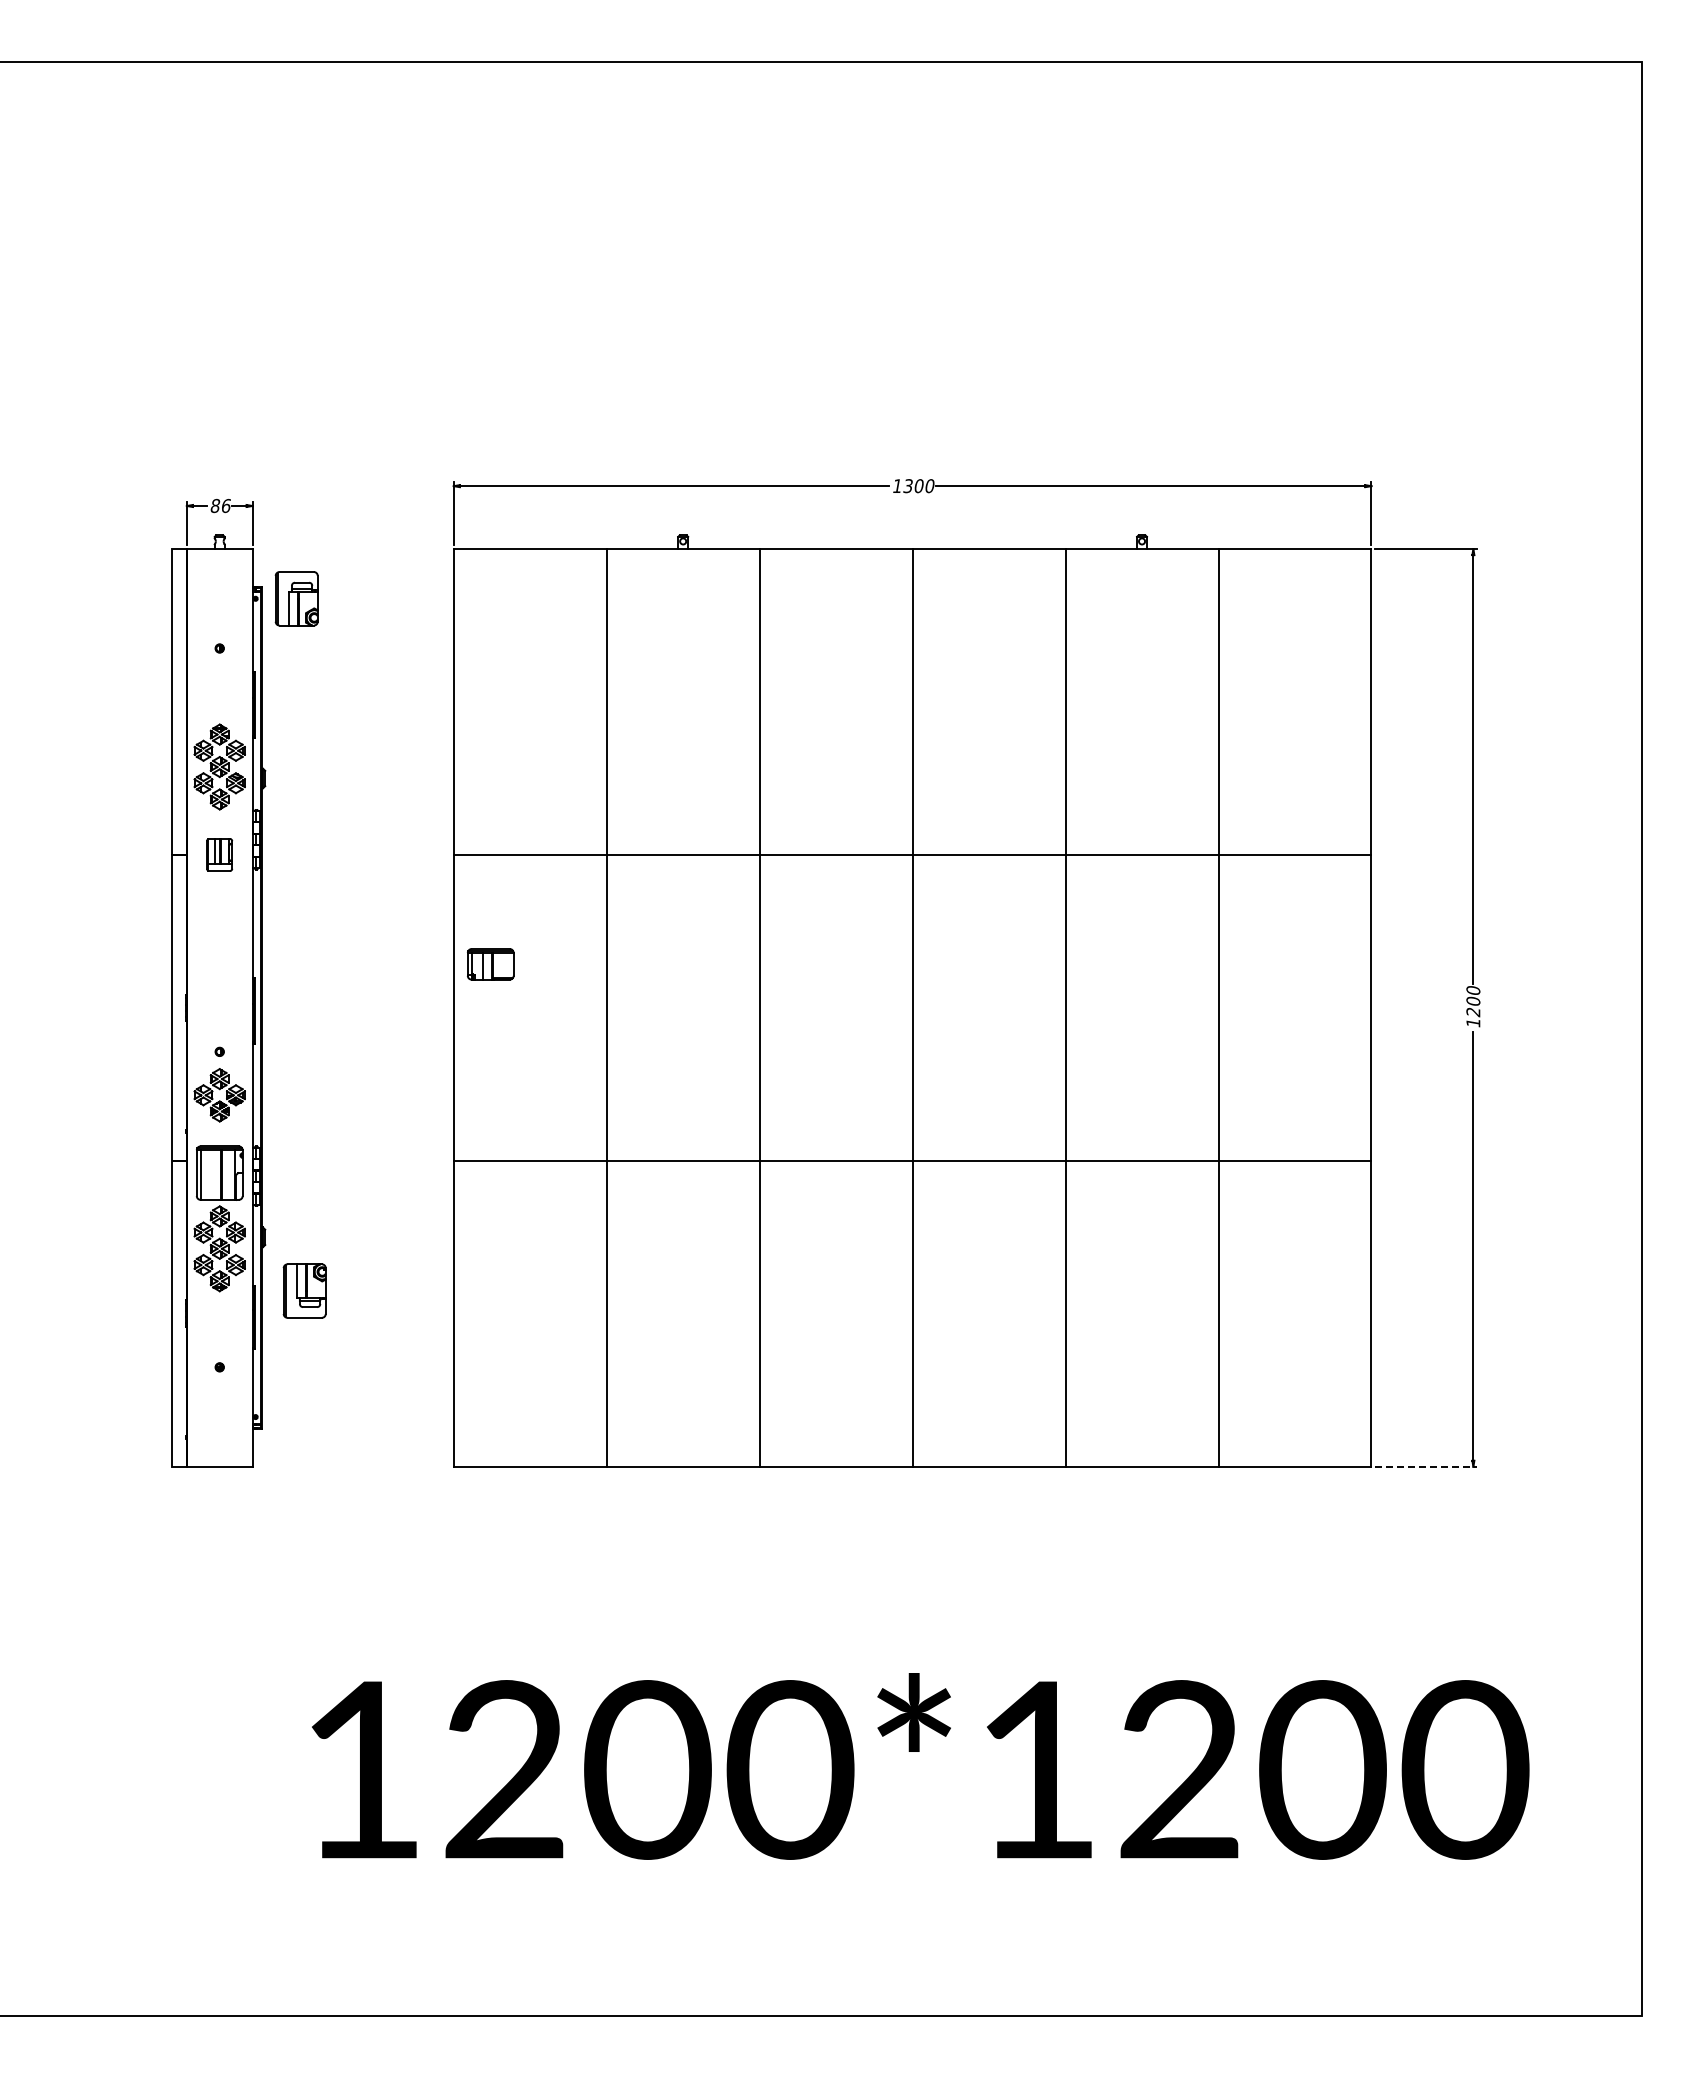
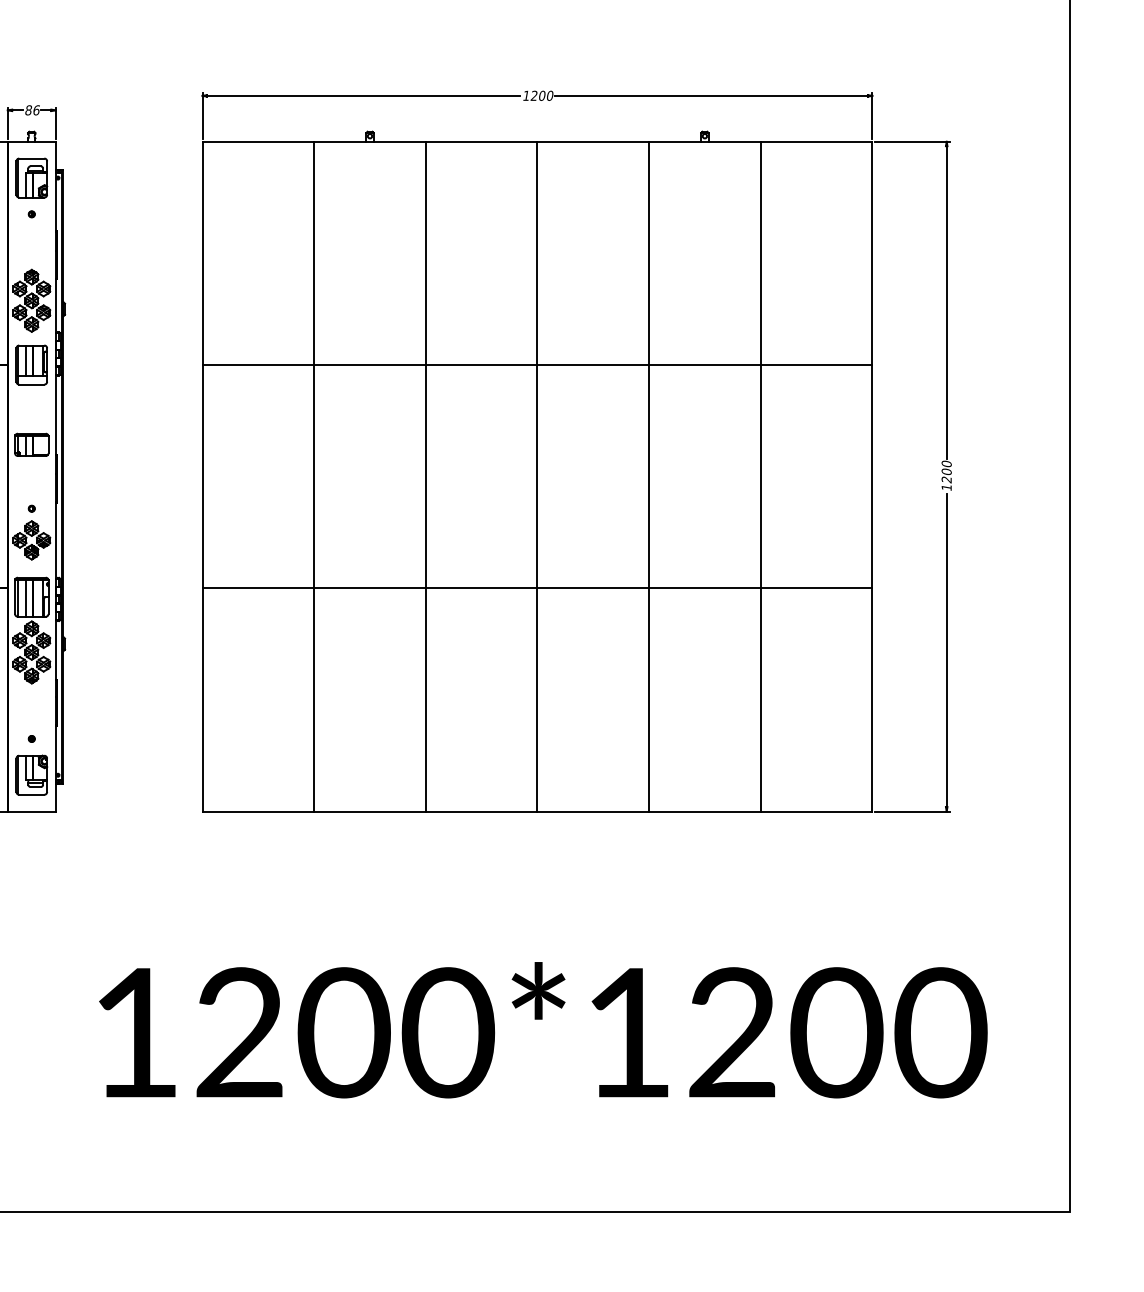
text: (907, 486) -> (533, 96), 1300 -> 1200
part: (296, 598) -> (31, 177), moved
part: (219, 854) -> (31, 364), size x1.67
part: (490, 964) -> (31, 444), moved
line: (211, 1174) -> (25, 598), added
part: (304, 1290) -> (31, 774), moved
line: (1426, 1466) -> (912, 811), dashed -> solid

